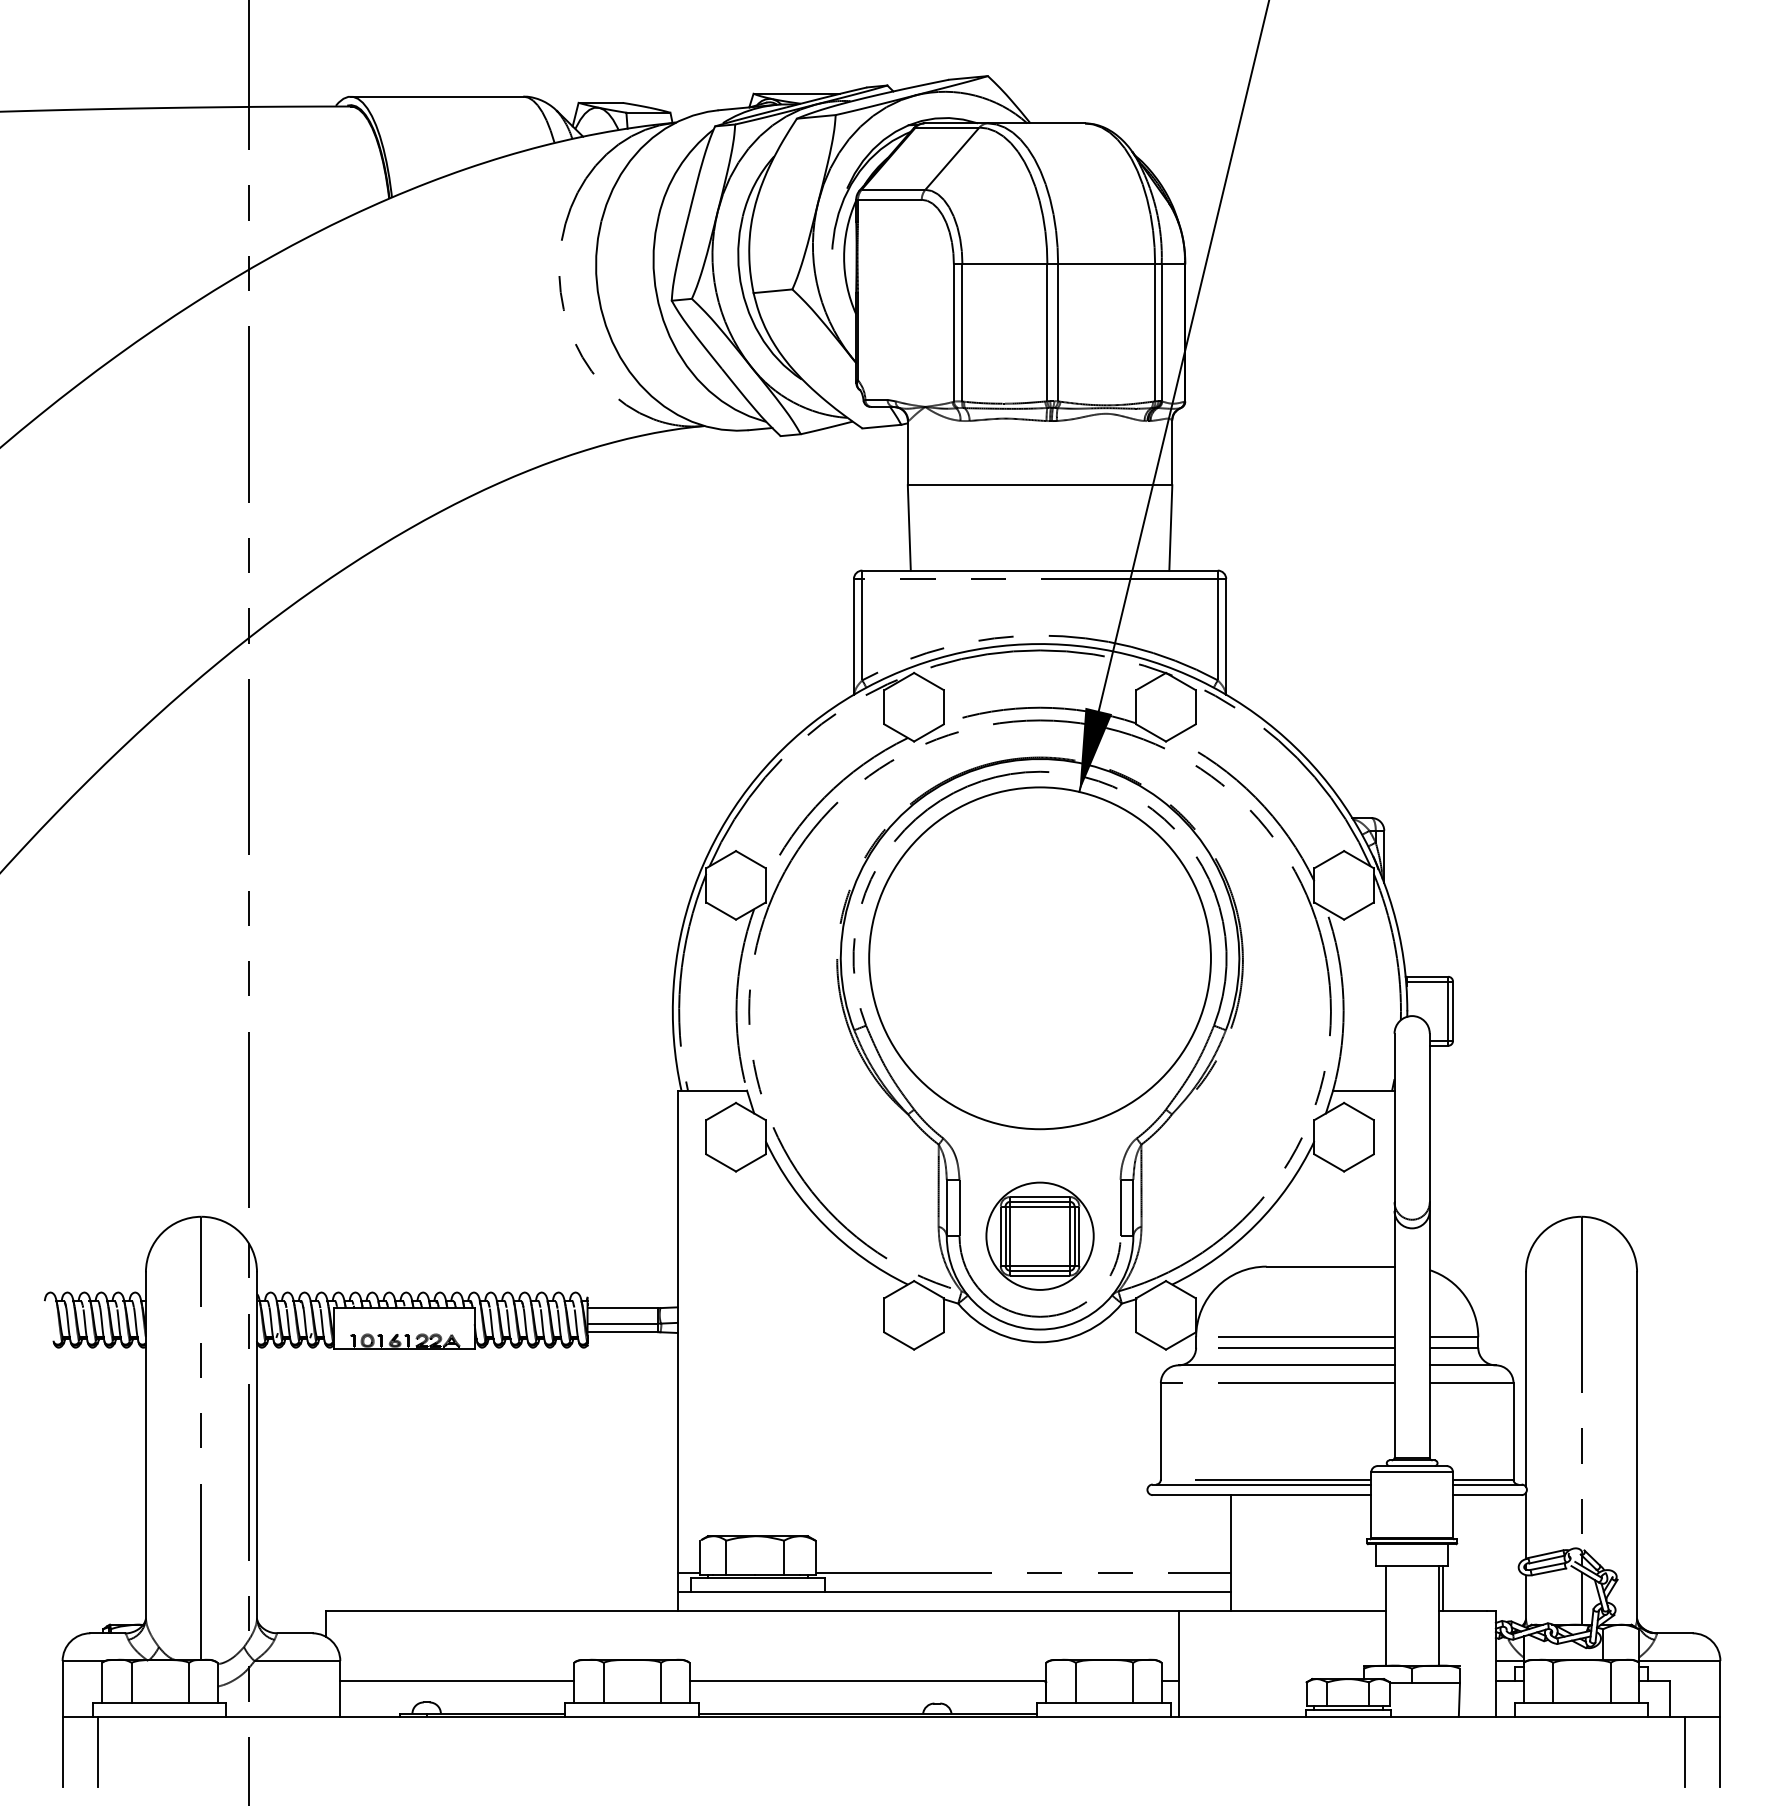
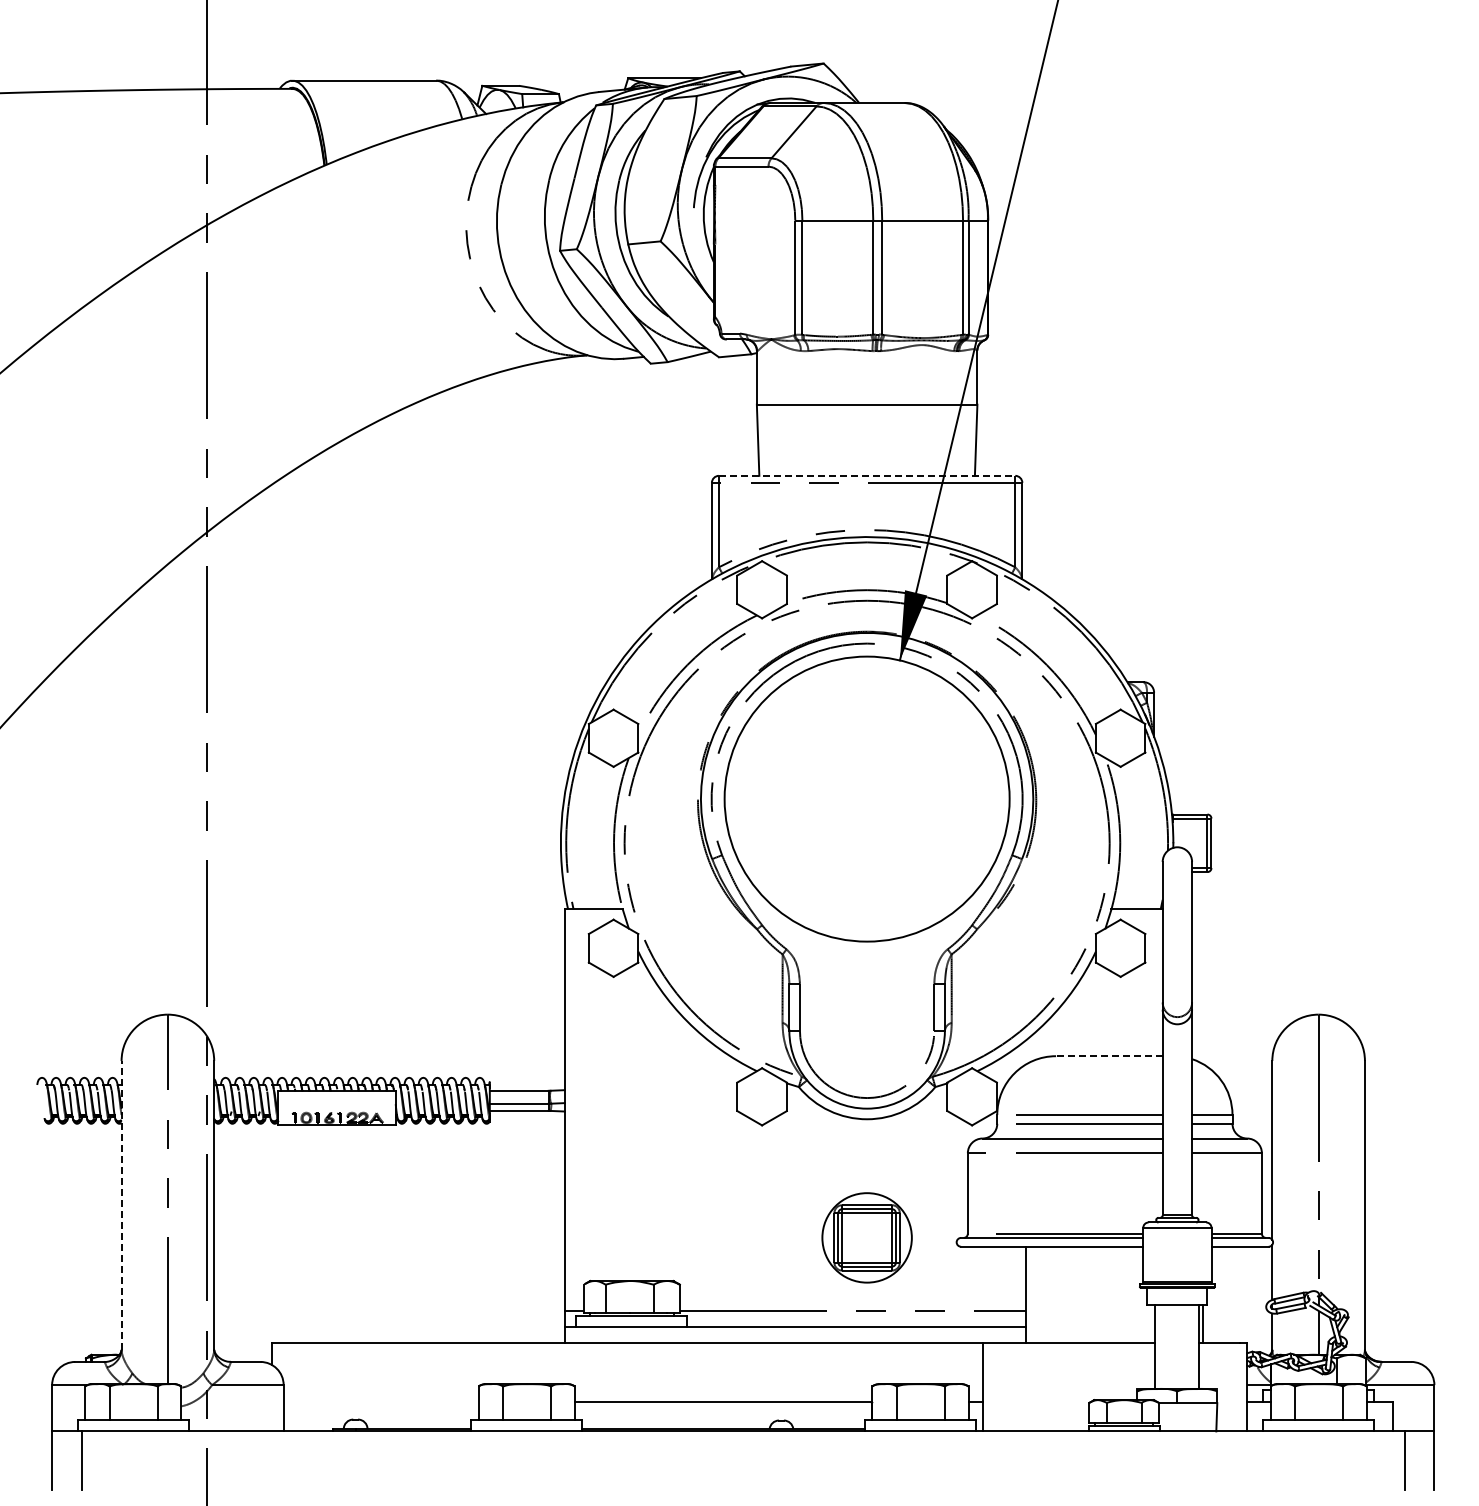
line: (1040, 570) -> (867, 475), solid -> dashed
part: (1039, 1235) -> (866, 1237), moved
line: (1329, 1266) -> (1108, 1056), solid -> dashed
line: (145, 1444) -> (121, 1204), solid -> dashed
line: (456, 1681) -> (380, 1402), removed

